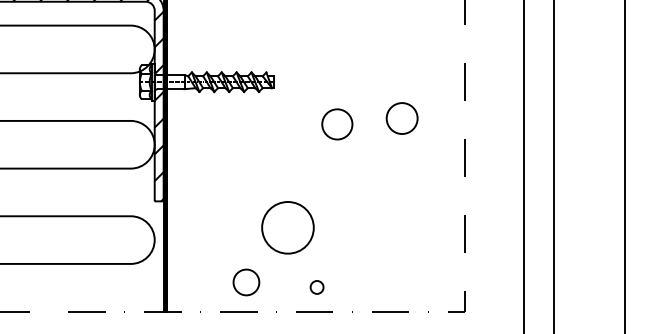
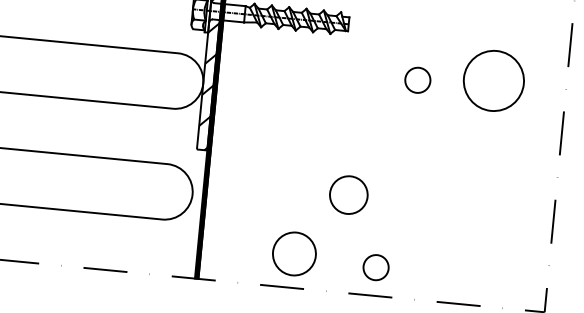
circle: (401, 118) -> (493, 80), size x1.67
circle: (337, 123) -> (418, 79), size x0.71
circle: (287, 227) -> (348, 194), size x0.62
circle: (246, 282) -> (294, 254), size x1.43
circle: (316, 287) -> (375, 267), size x1.67

